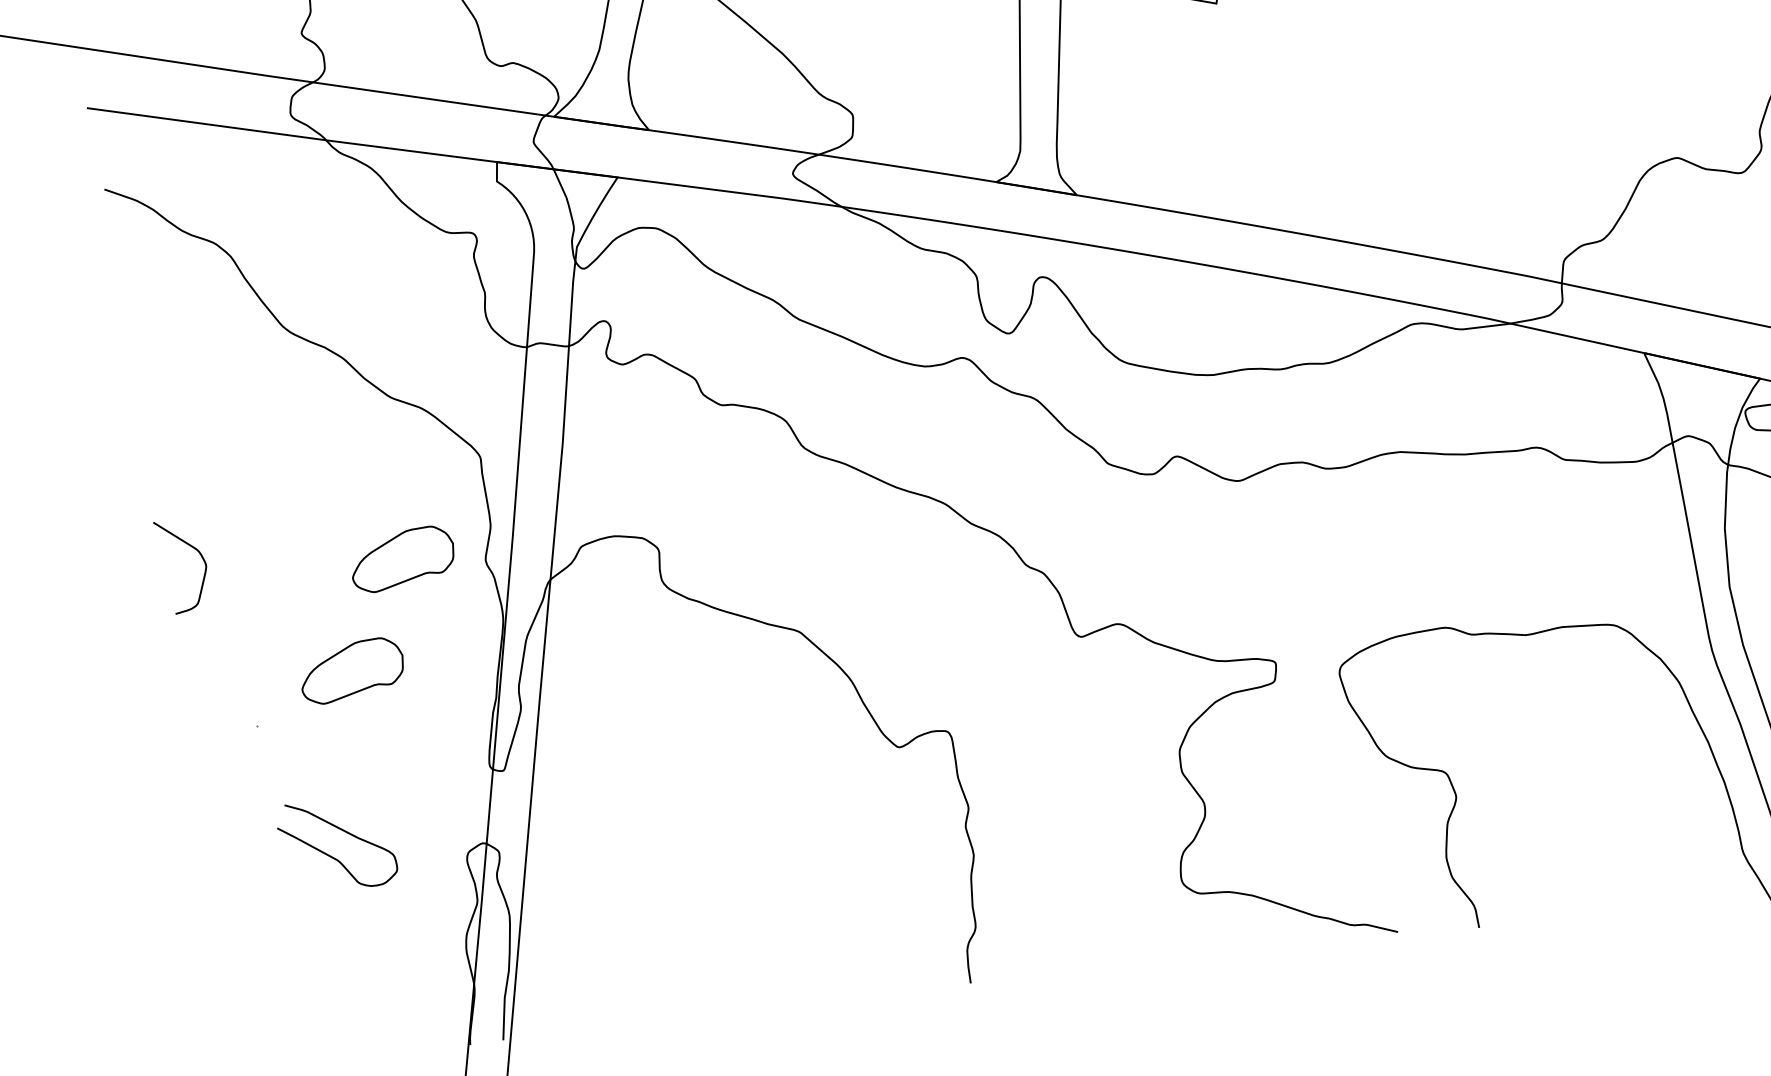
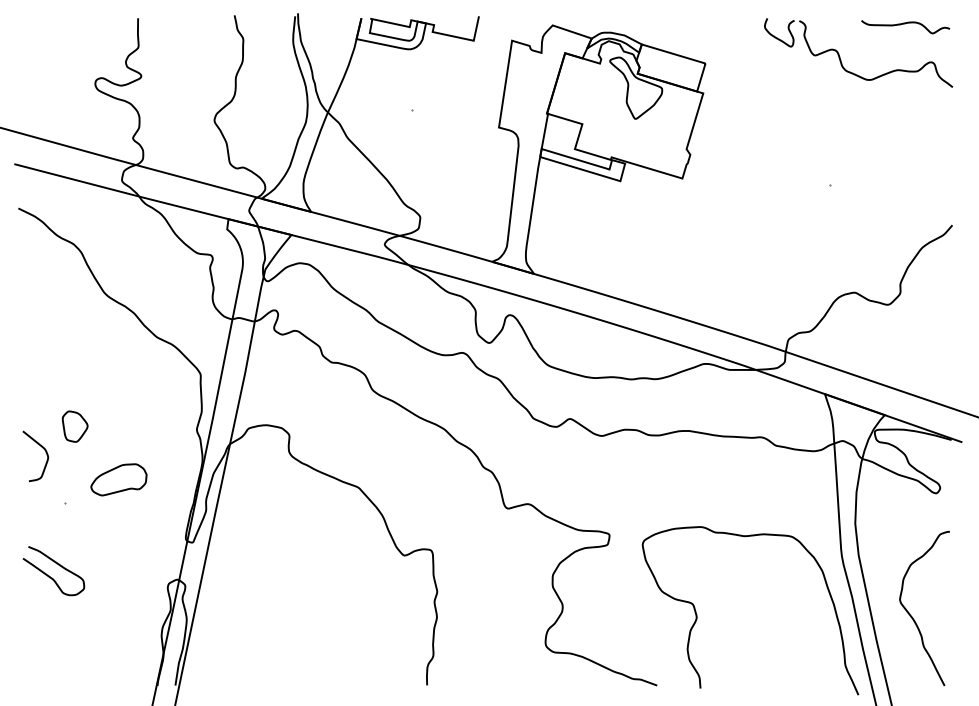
curve: (193, 550) -> (42, 448), moved
part: (401, 558) -> (152, 423), removed
part: (257, 581) -> (74, 426), added
curve: (330, 853) -> (49, 575), moved

